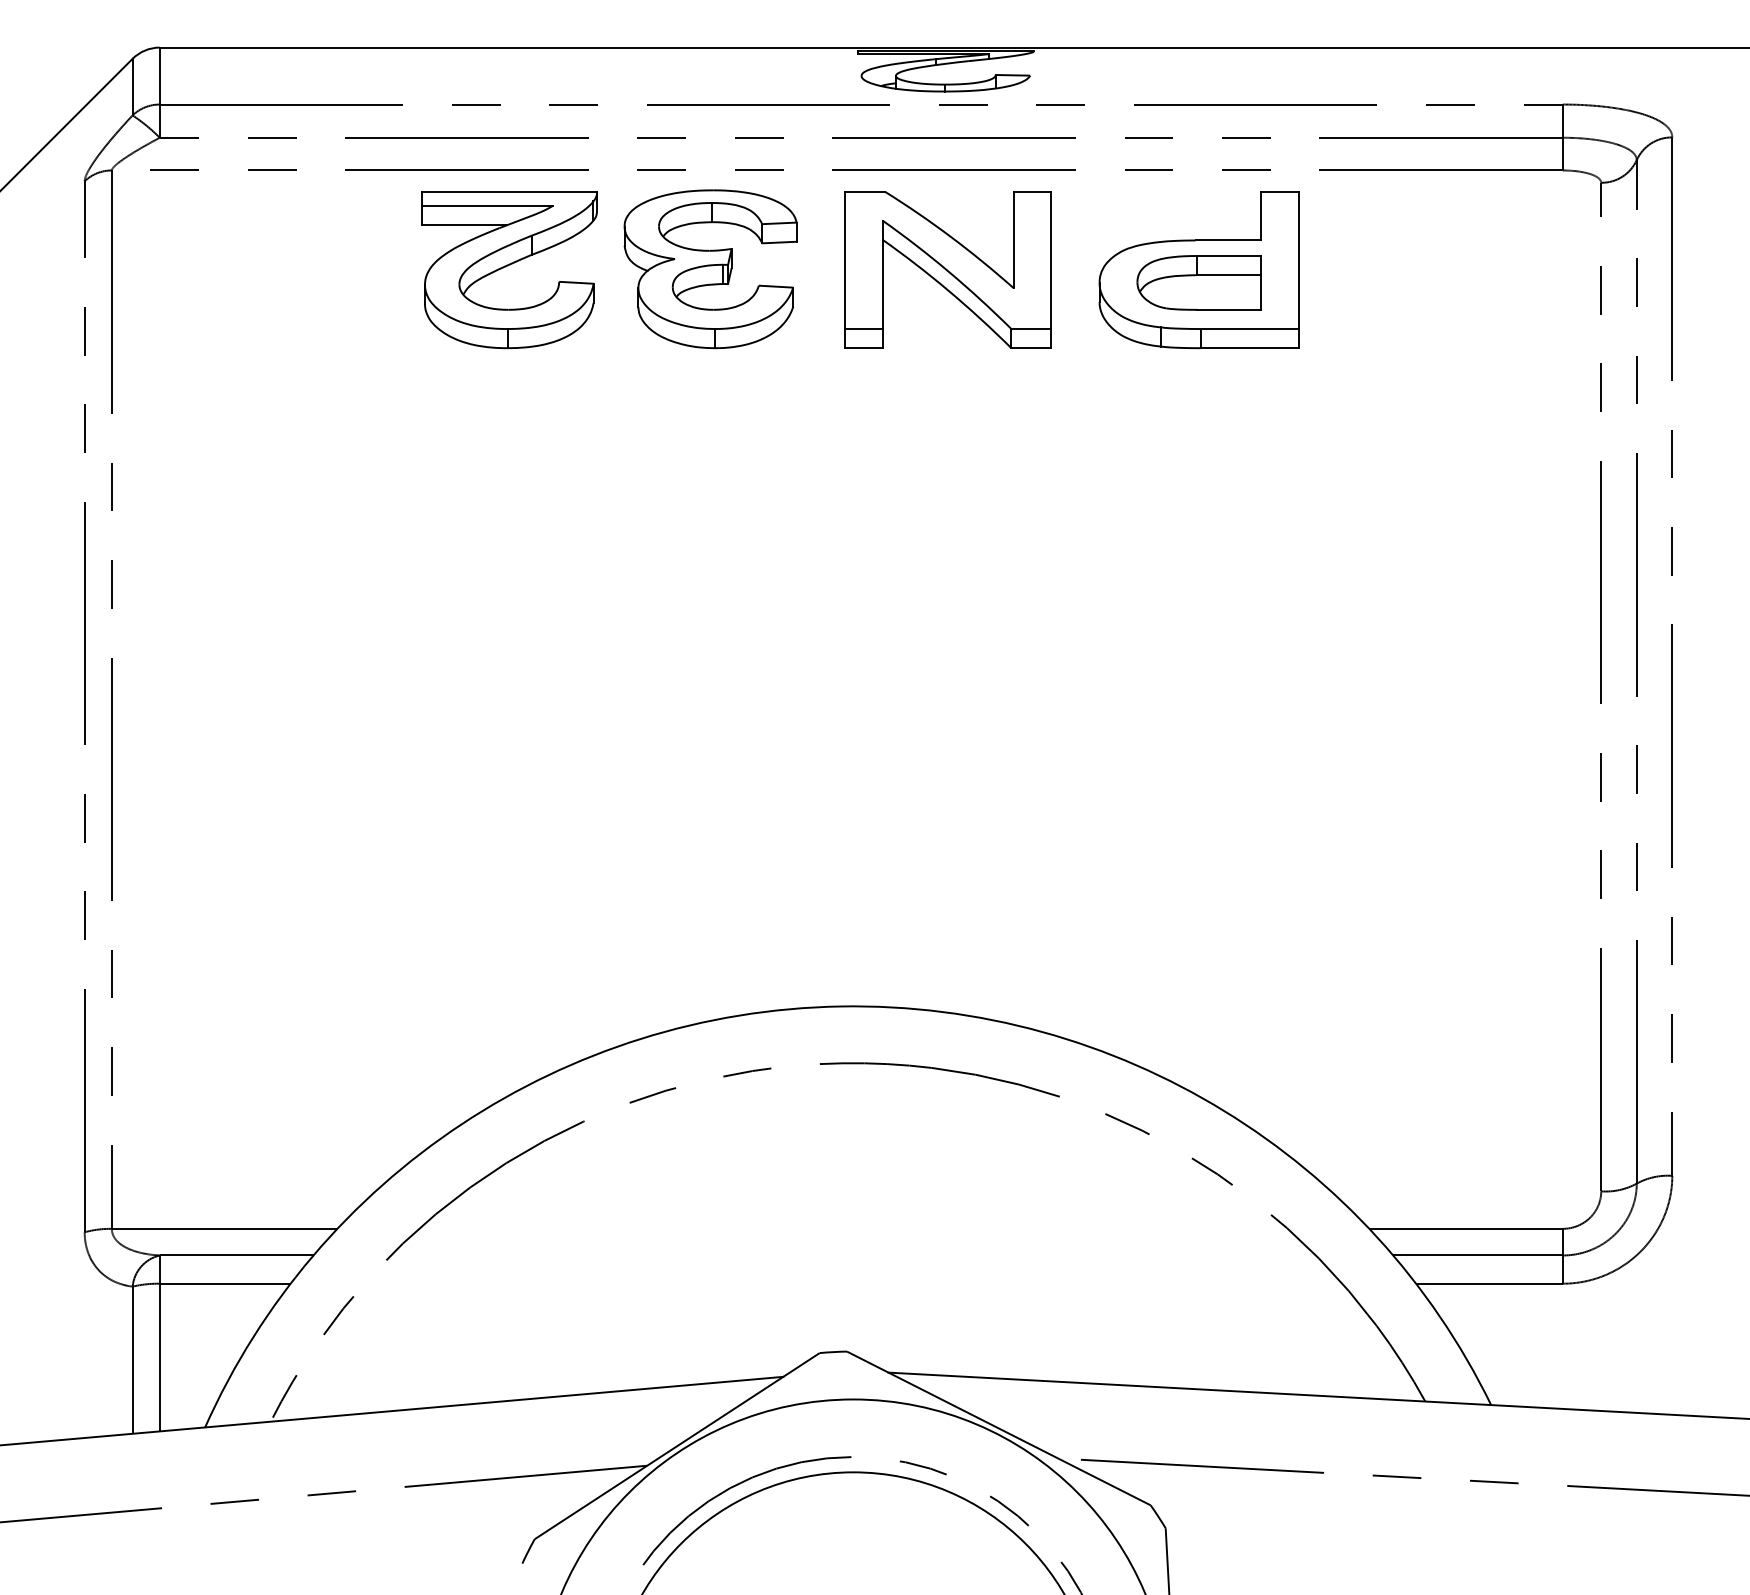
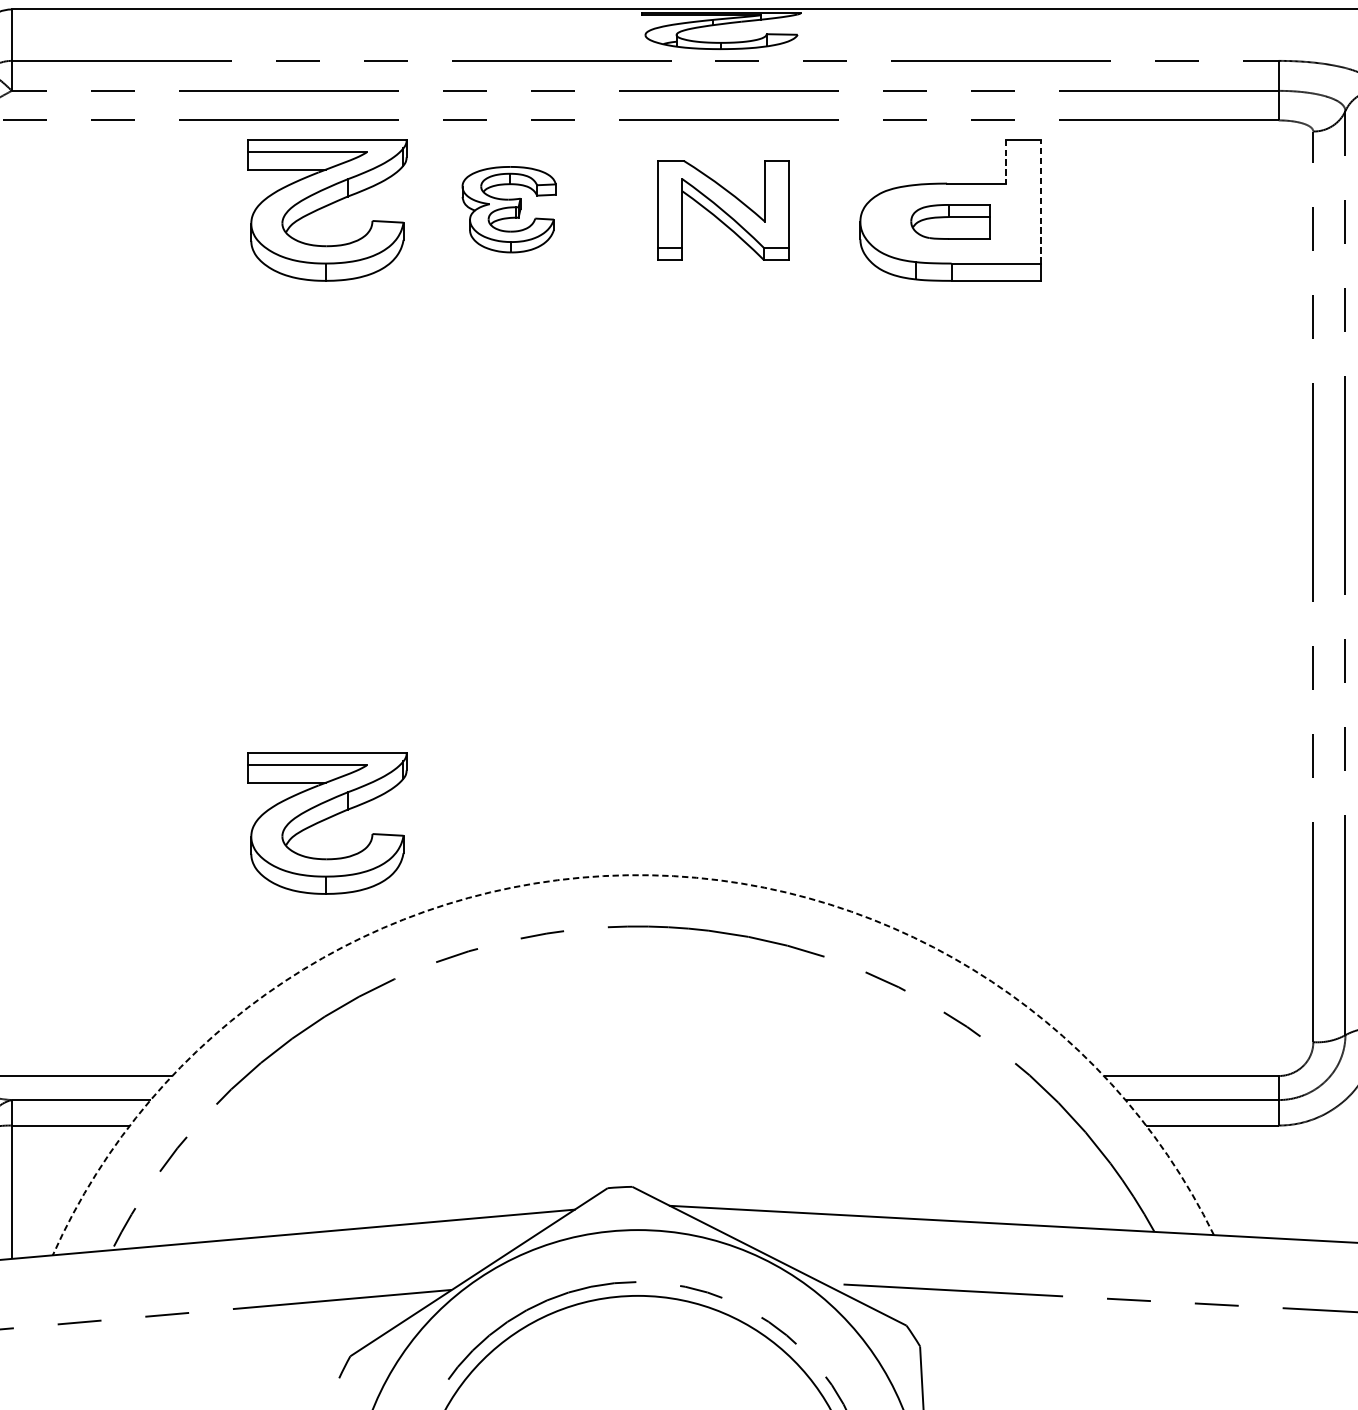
line: (1261, 216) -> (1006, 161), solid -> dashed
line: (1299, 260) -> (1040, 201), solid -> dashed
part: (710, 269) -> (509, 209), size x0.6
part: (947, 269) -> (723, 209), size x0.7
part: (1198, 282) -> (949, 221), size x0.7
part: (509, 949) -> (327, 823), added
arc: (841, 1006) -> (627, 875), solid -> dashed

